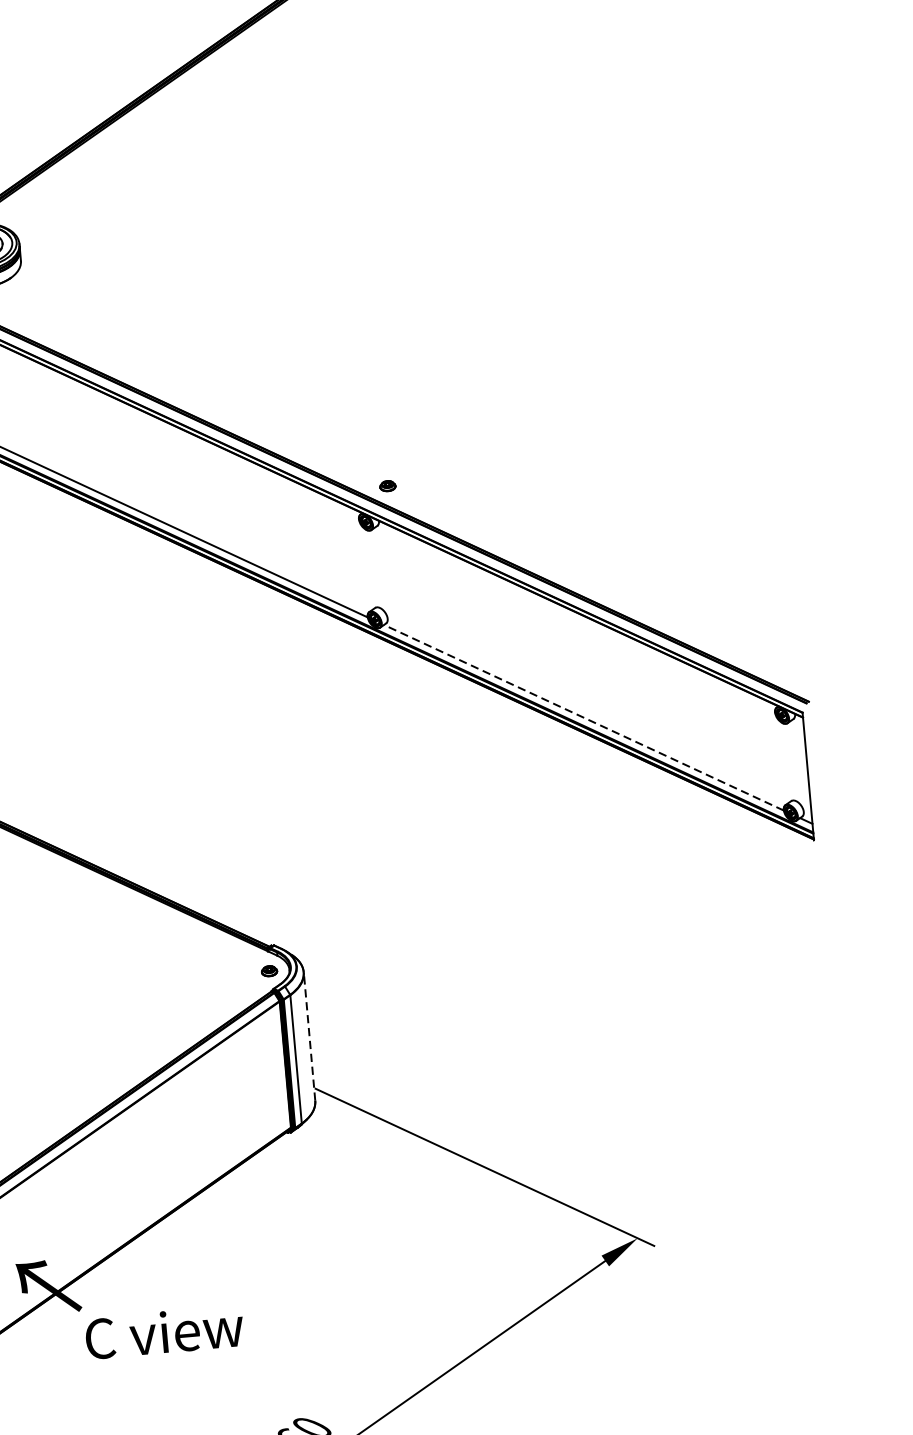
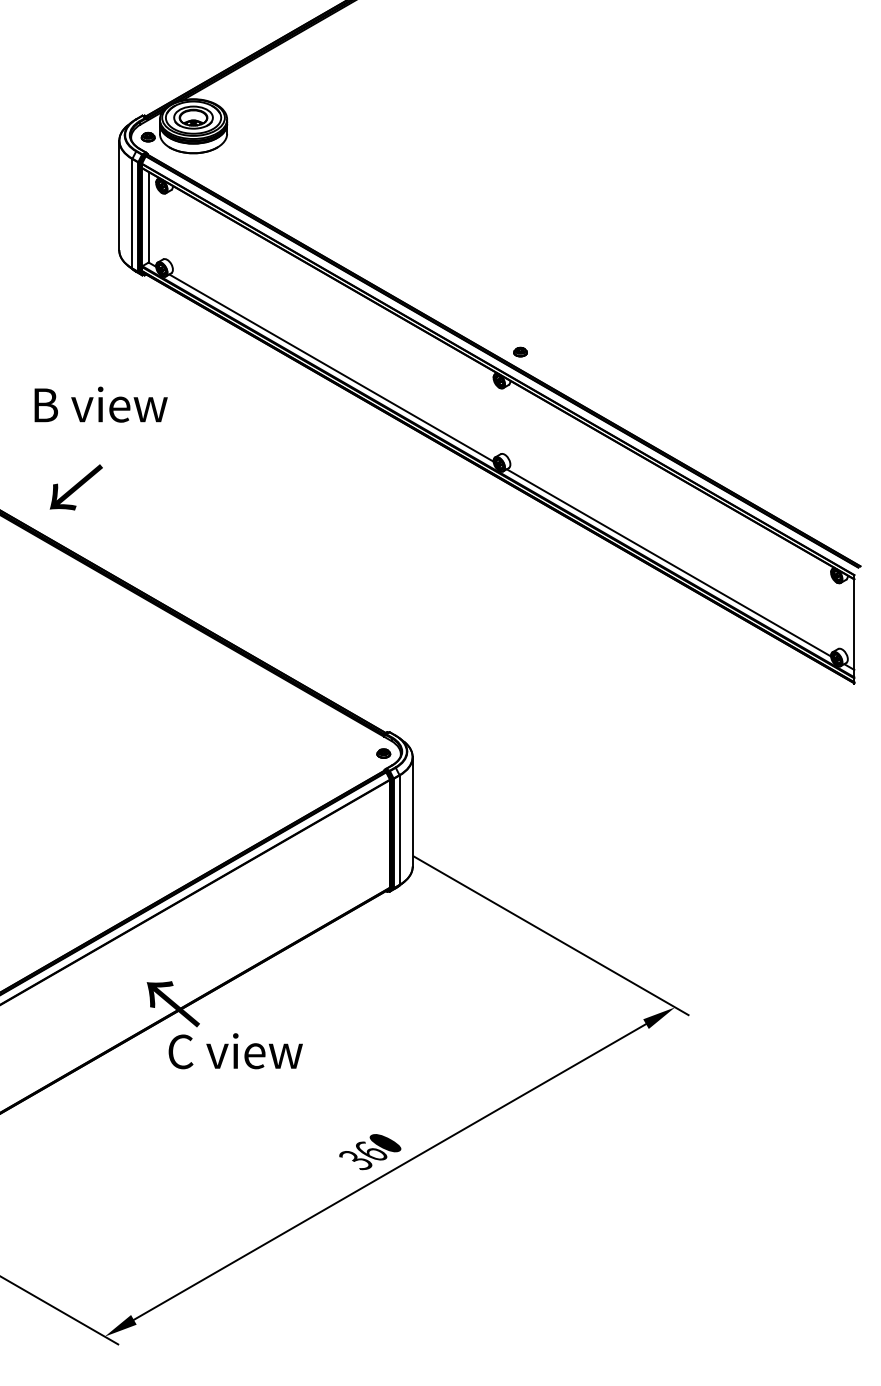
line: (583, 717) -> (668, 562), dashed -> solid
line: (309, 1036) -> (412, 811), dashed -> solid
text: (164, 1332) -> (235, 1051), moved

